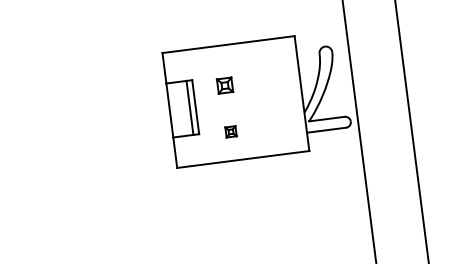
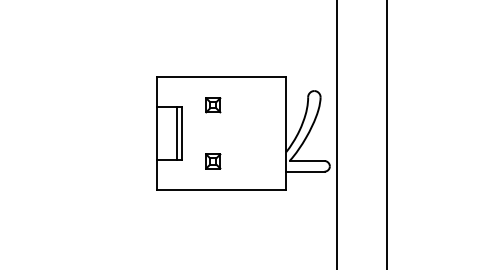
part: (225, 85) -> (213, 105), moved
part: (231, 131) -> (213, 161), size x1.43

